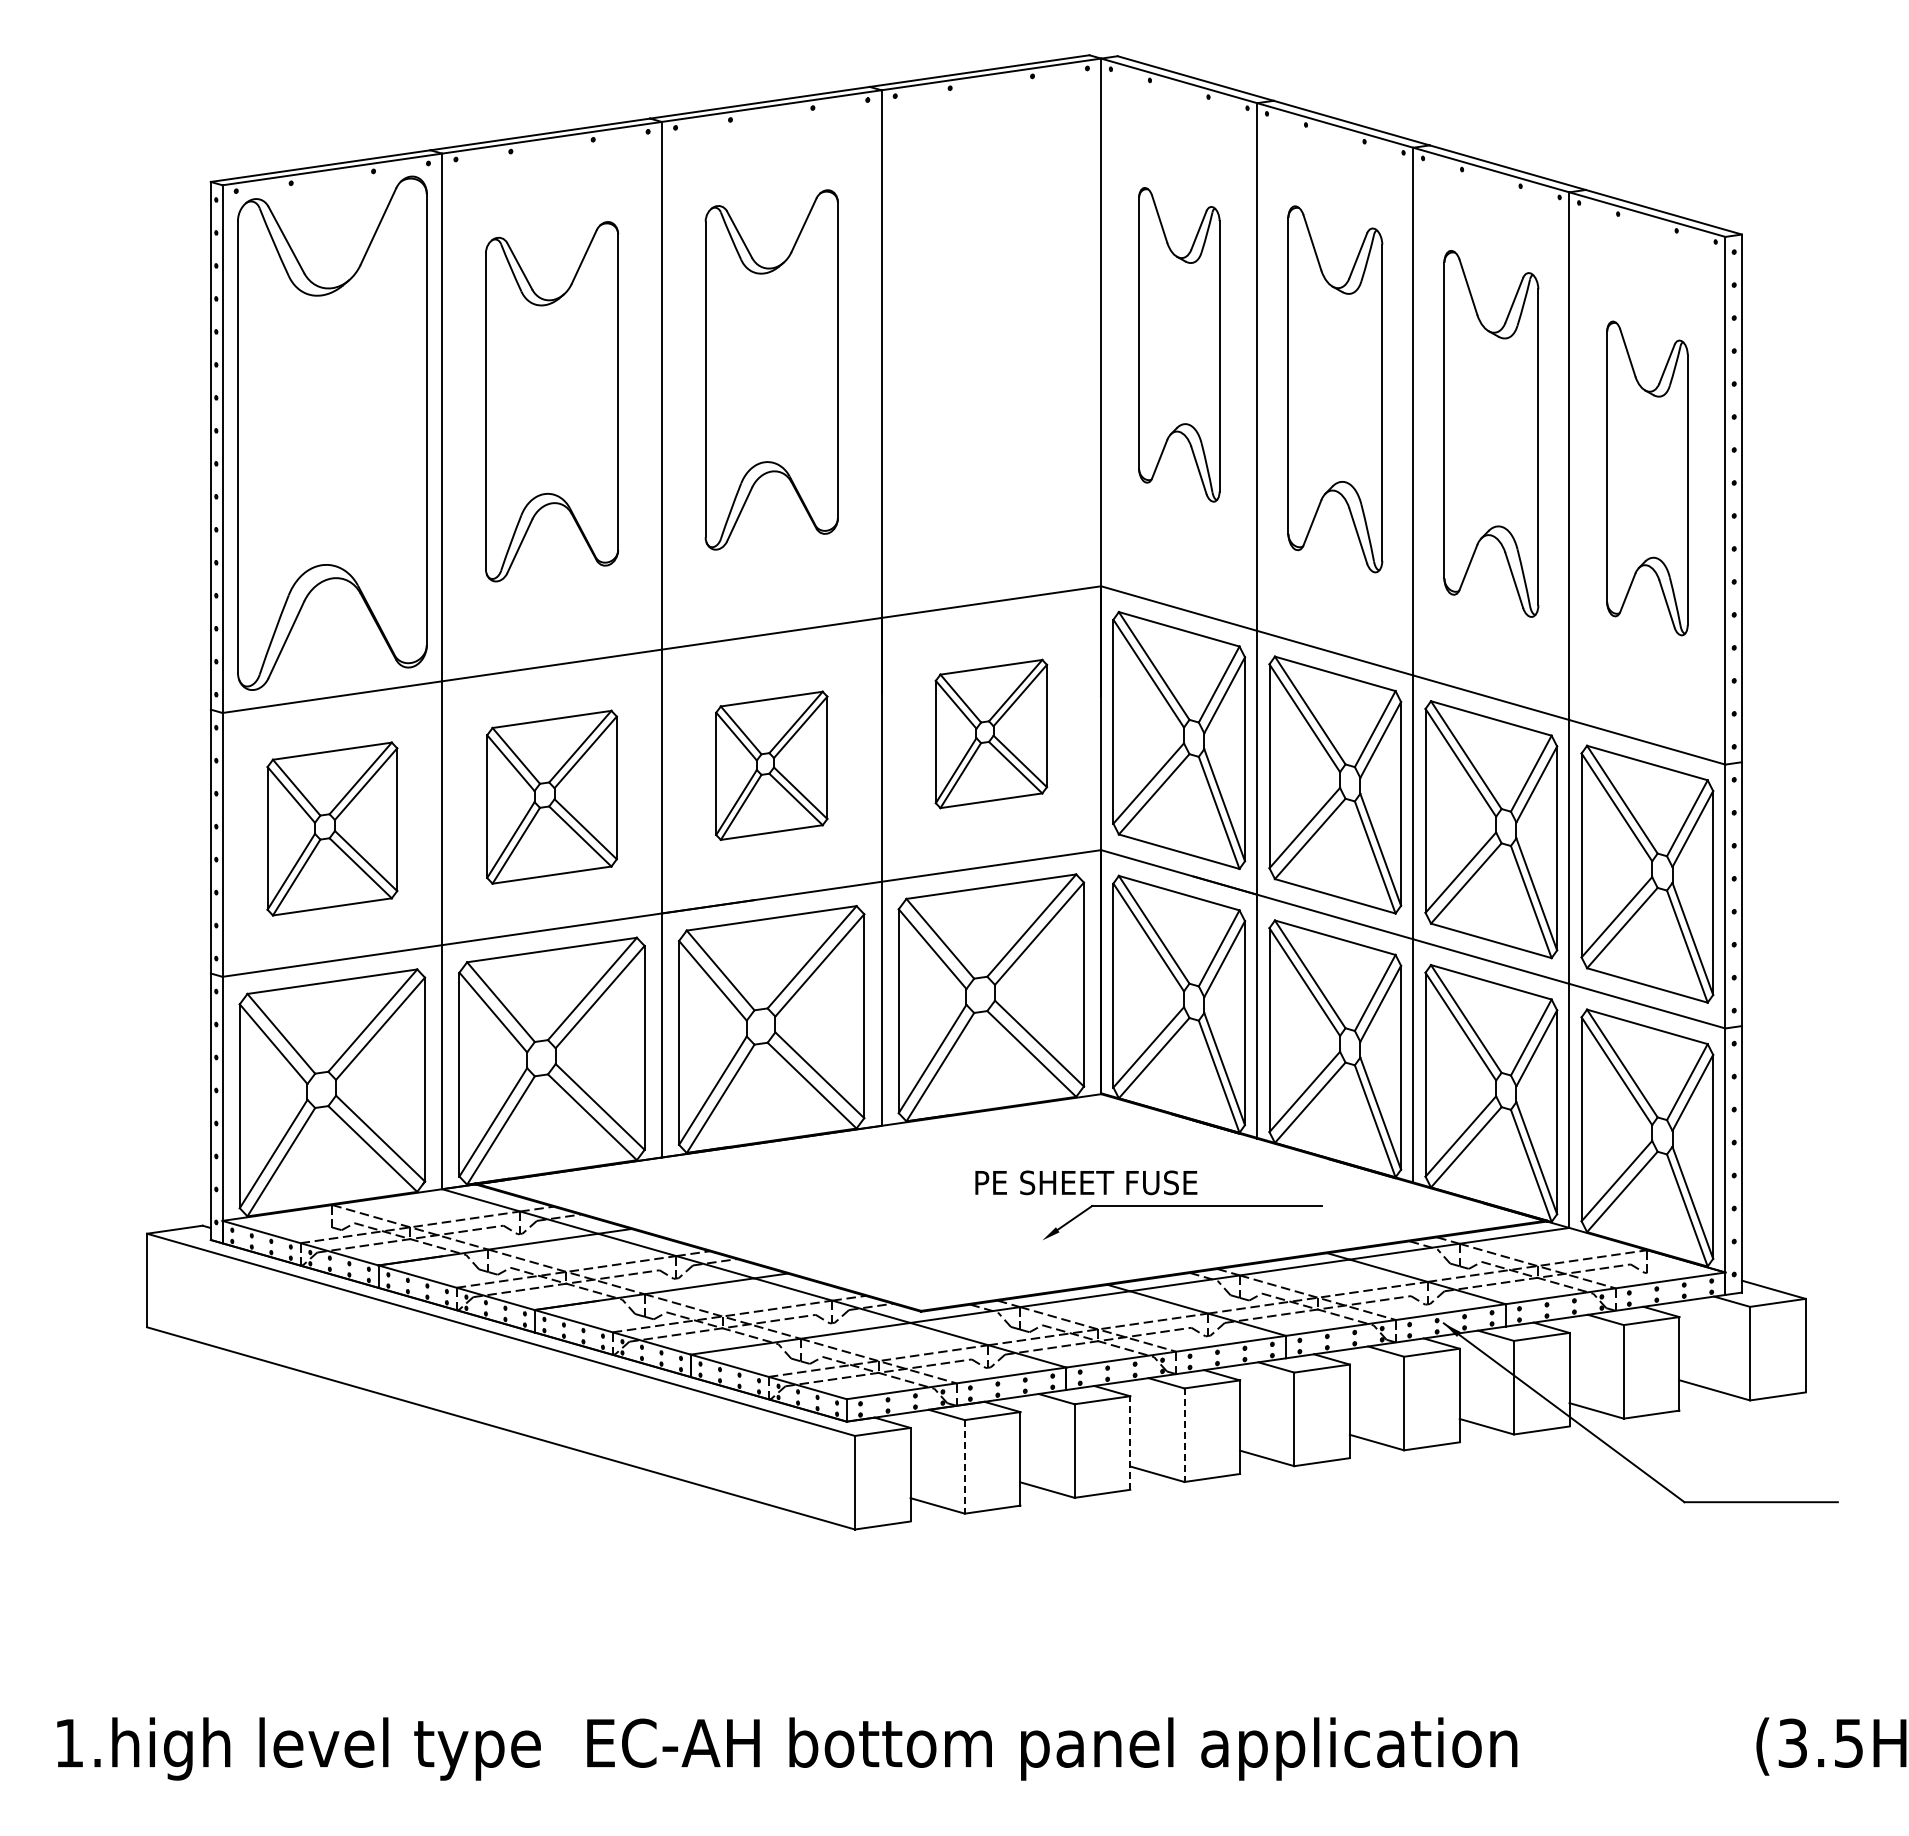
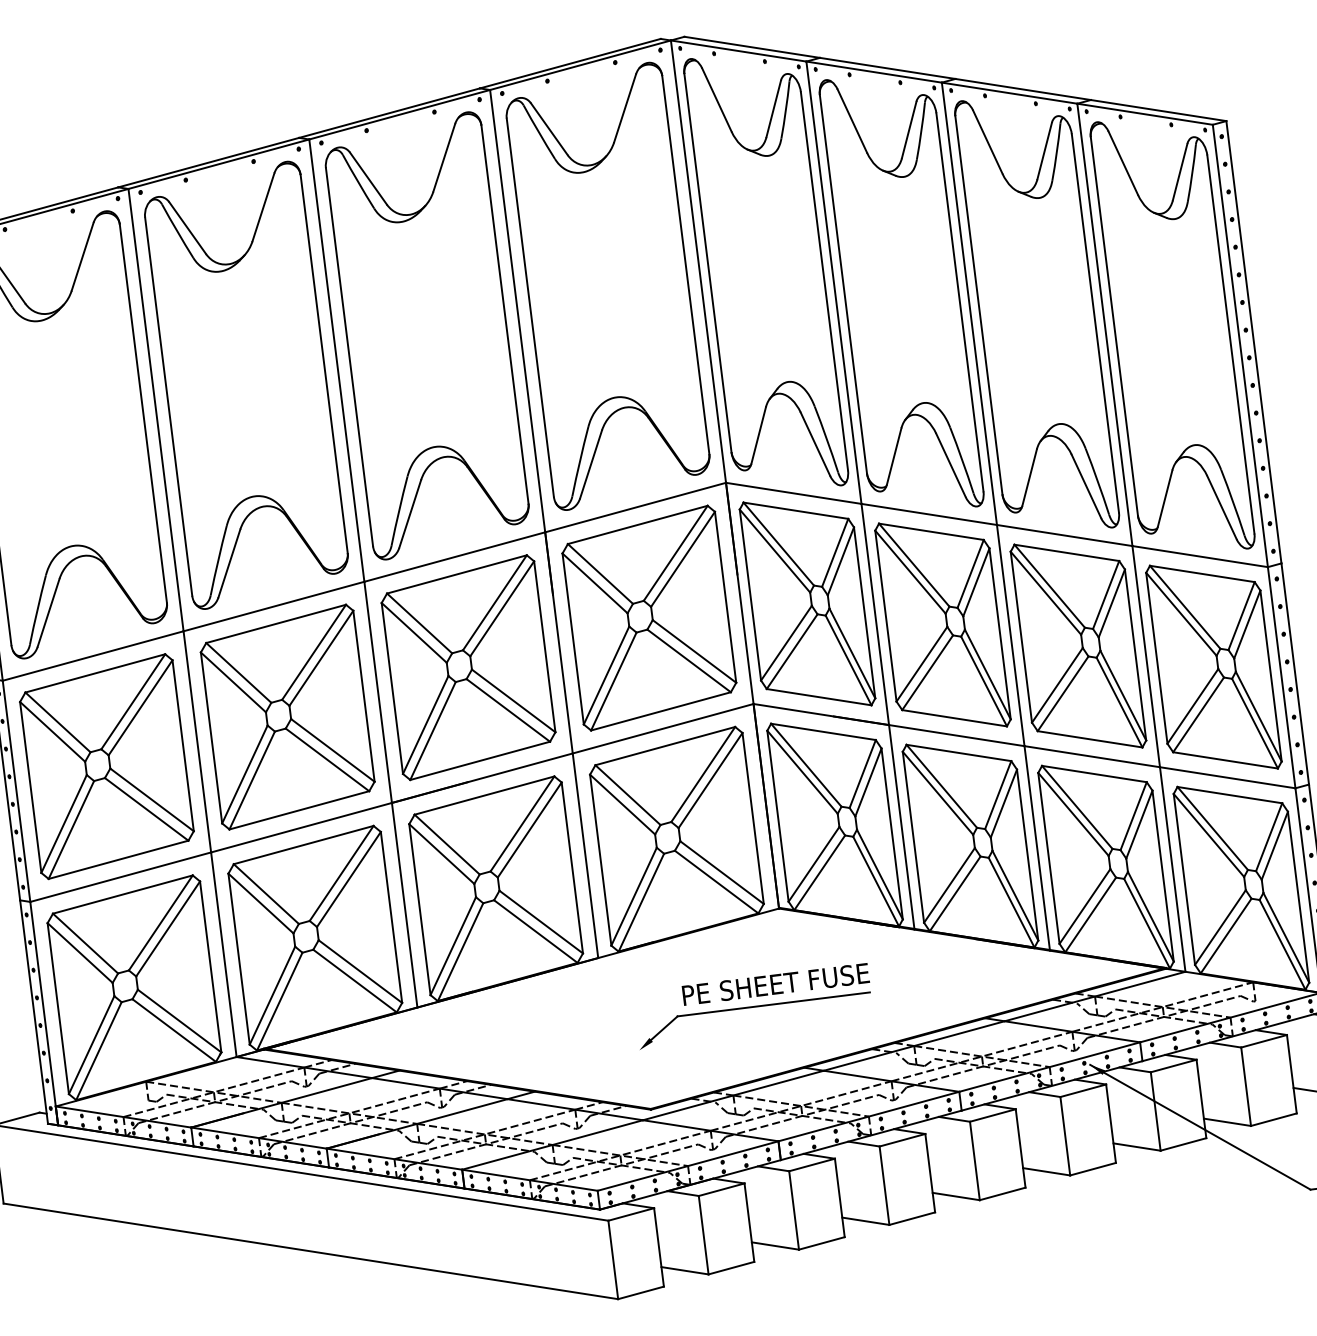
part: (991, 337) -> (608, 285), added
part: (1179, 344) -> (766, 271), size x1.67
part: (771, 369) -> (427, 335), size x1.43
part: (1335, 389) -> (901, 293), size x1.43
part: (551, 401) -> (245, 385), size x1.43
part: (1491, 433) -> (1037, 314), size x1.43
part: (1647, 478) -> (1172, 335), size x1.67
part: (991, 733) -> (649, 617), size x1.67
part: (771, 765) -> (468, 667), size x1.67
part: (551, 796) -> (287, 716), size x1.43
part: (332, 828) -> (106, 766), size x1.43
part: (1182, 1206) -> (753, 1007), moved
line: (1184, 1435) -> (884, 1185), dashed -> solid
line: (1130, 1443) -> (840, 1198), dashed -> solid
line: (964, 1466) -> (703, 1234), dashed -> solid

